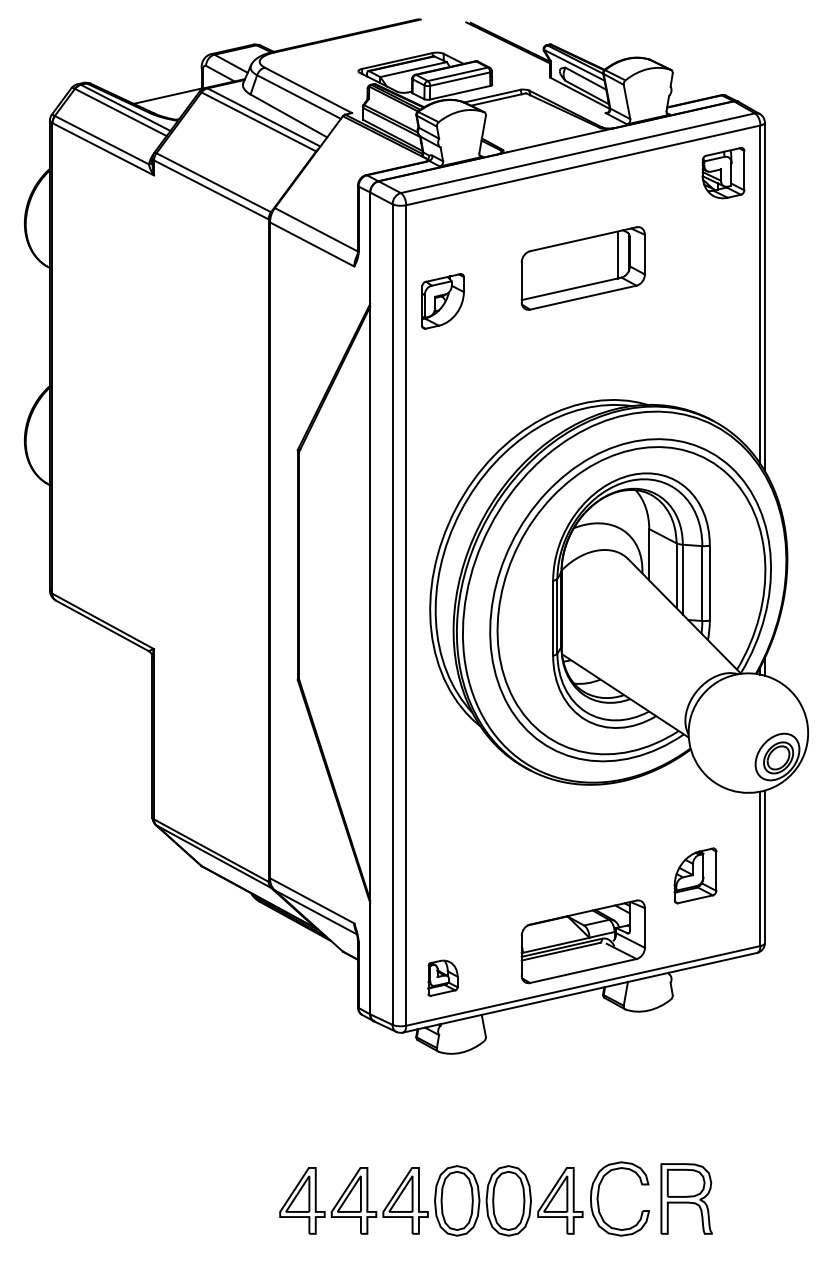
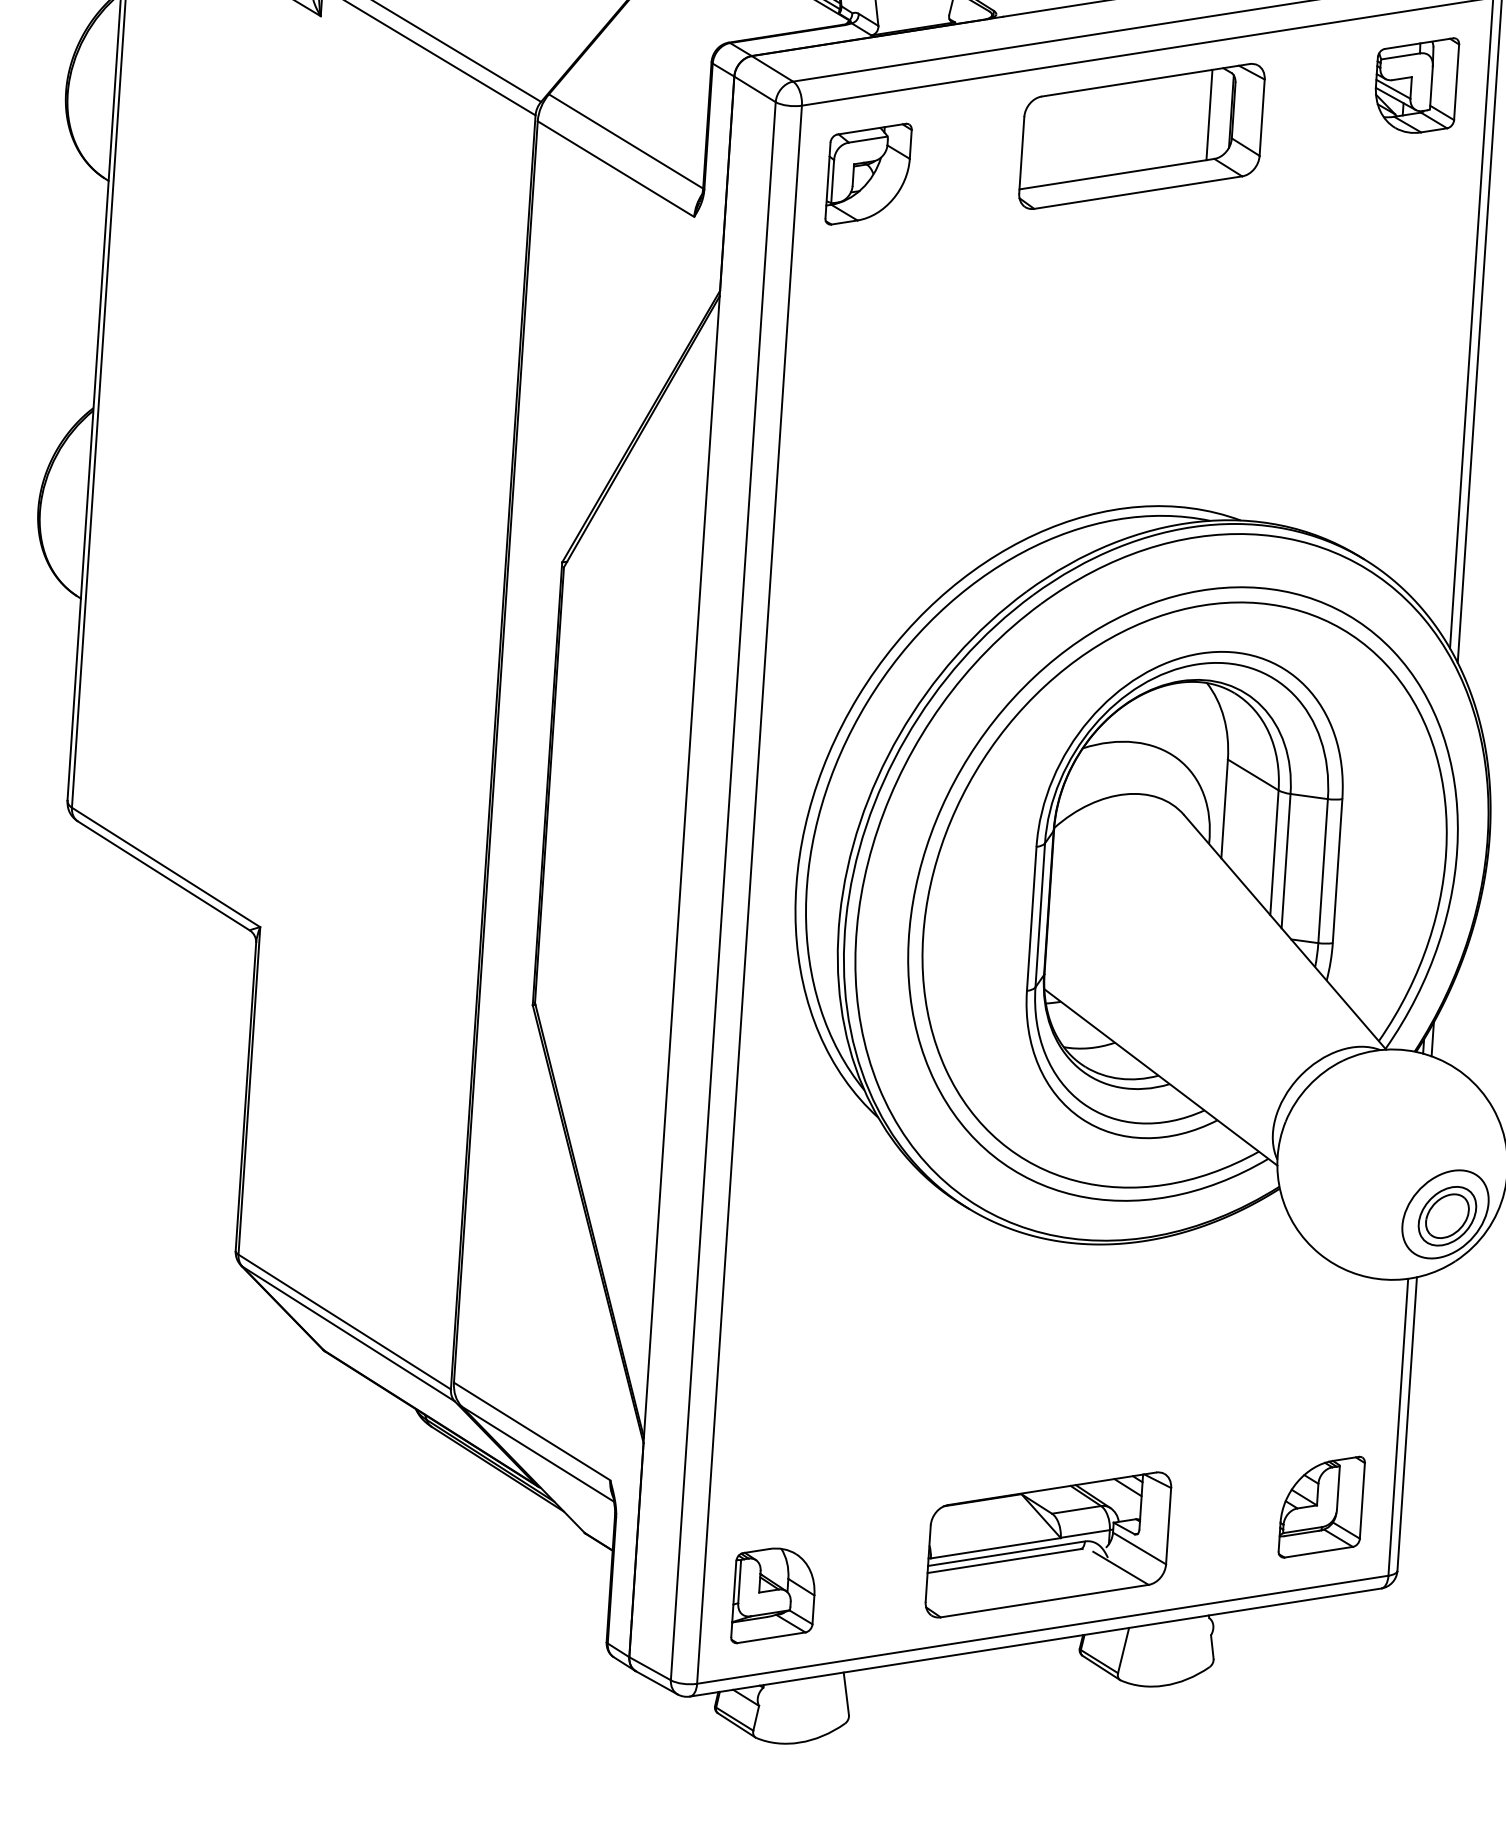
part: (582, 268) -> (1140, 136), moved
part: (442, 301) -> (867, 174), moved
part: (695, 875) -> (1321, 1506), moved
part: (442, 978) -> (772, 1597), size x1.43

